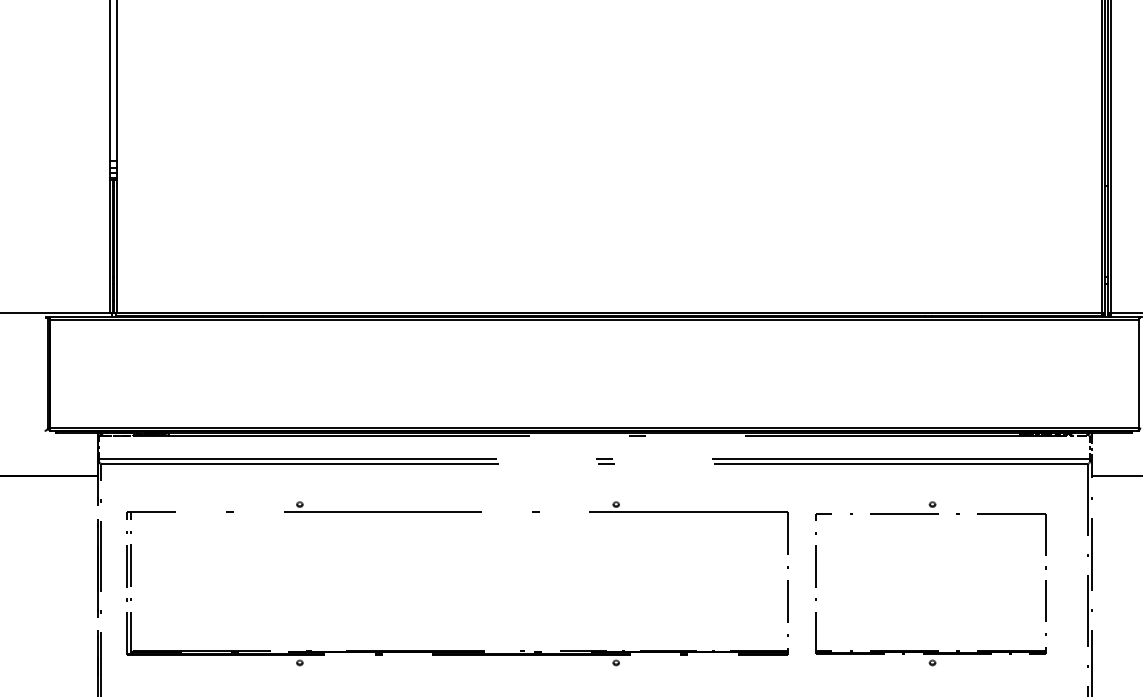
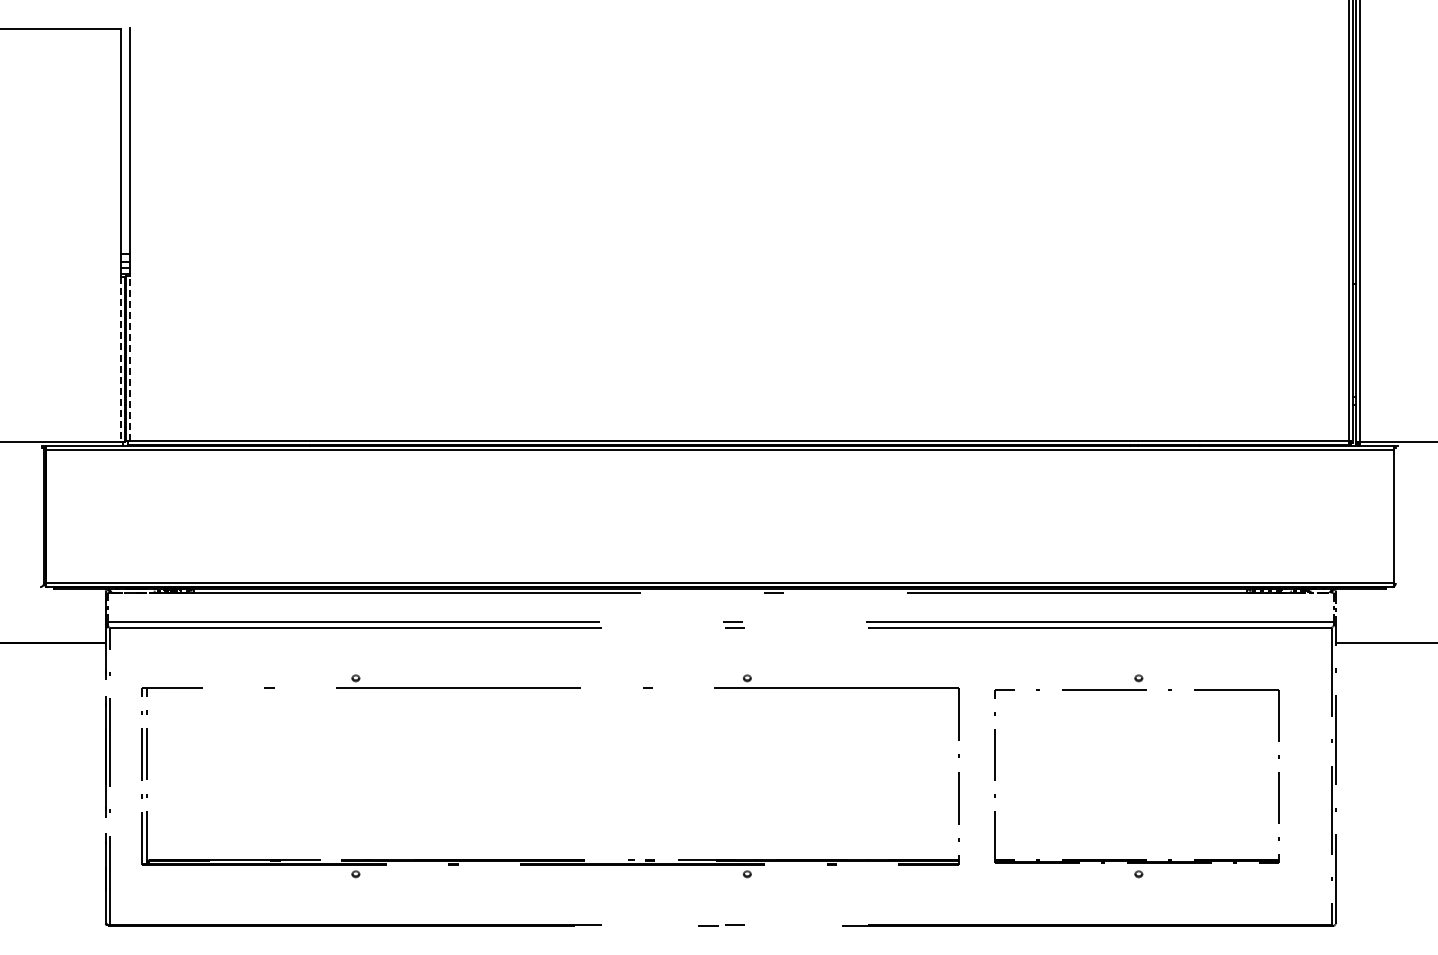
line: (109, 246) -> (120, 359), solid -> dashed
line: (117, 246) -> (130, 358), solid -> dashed

